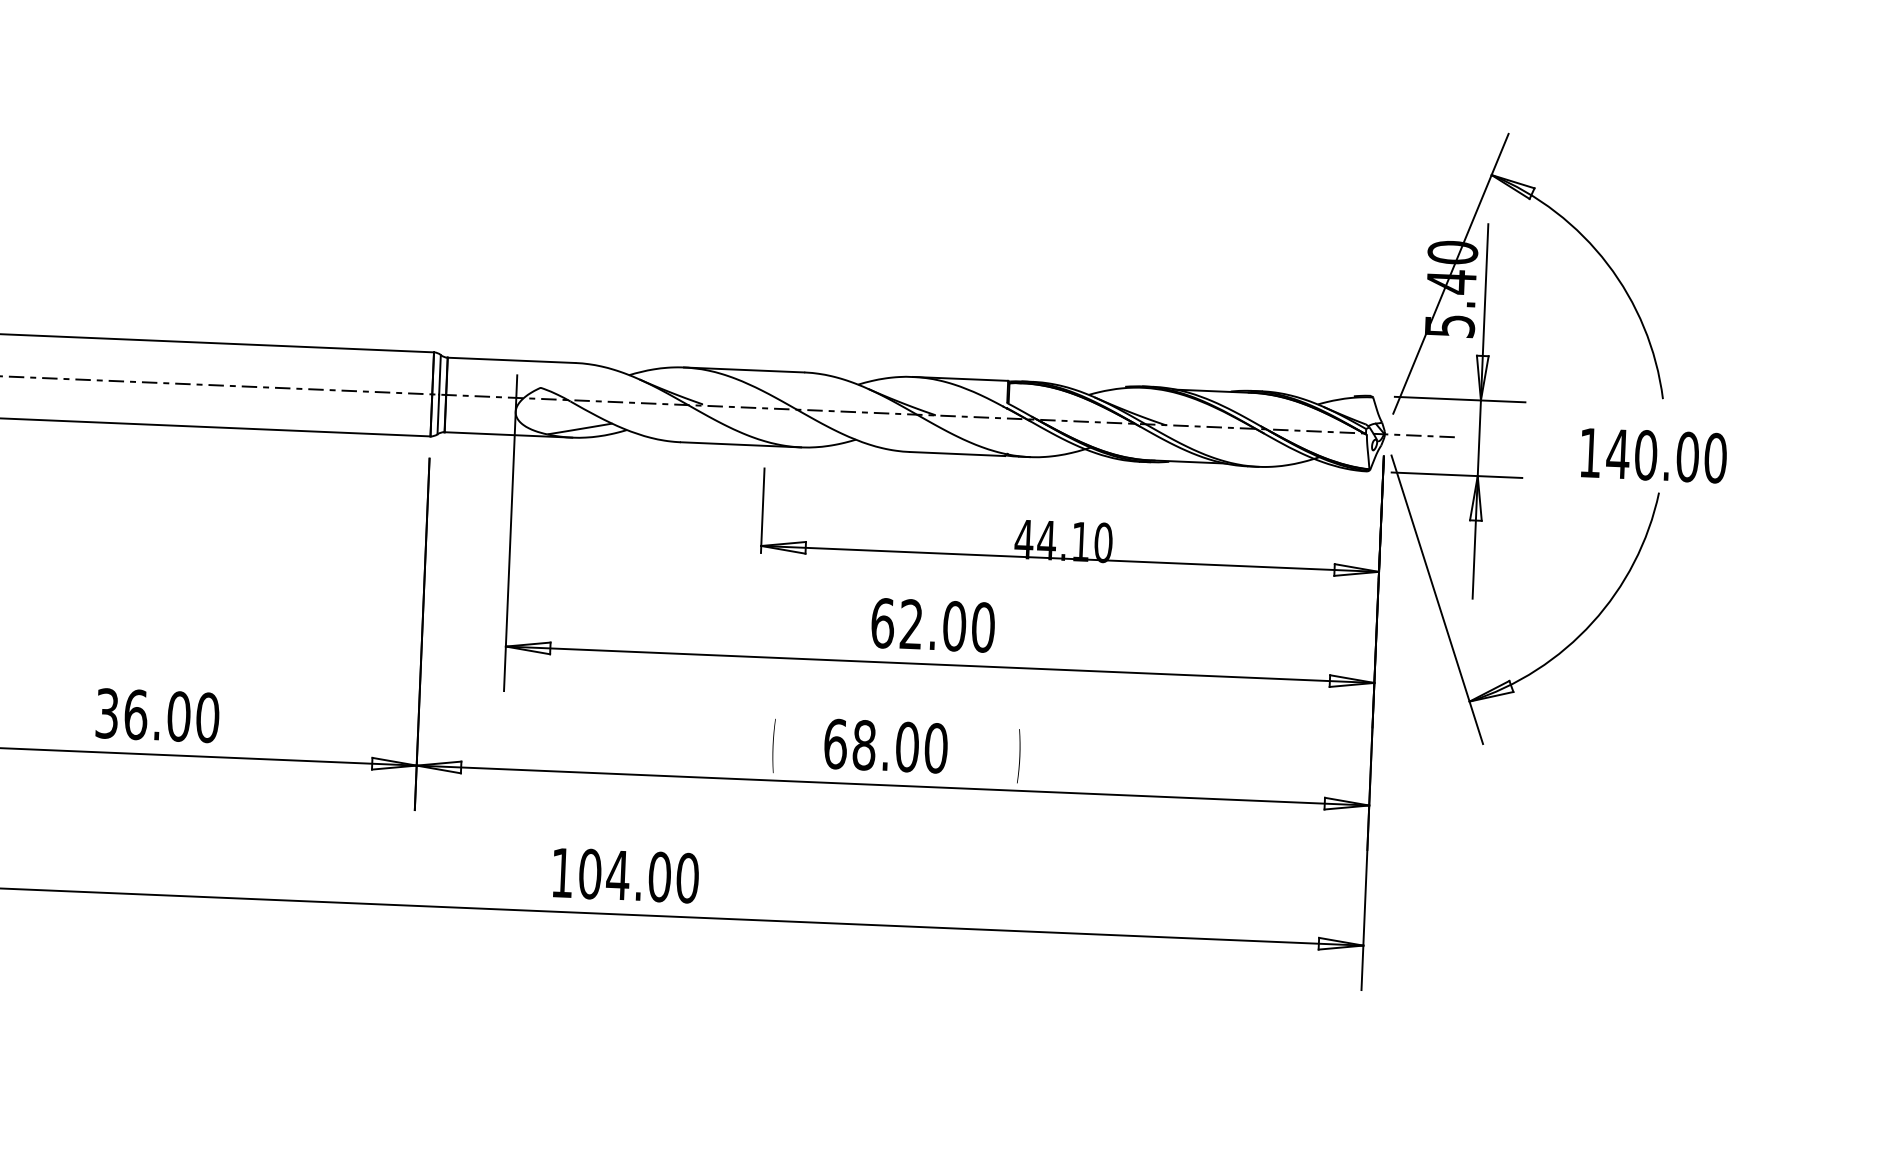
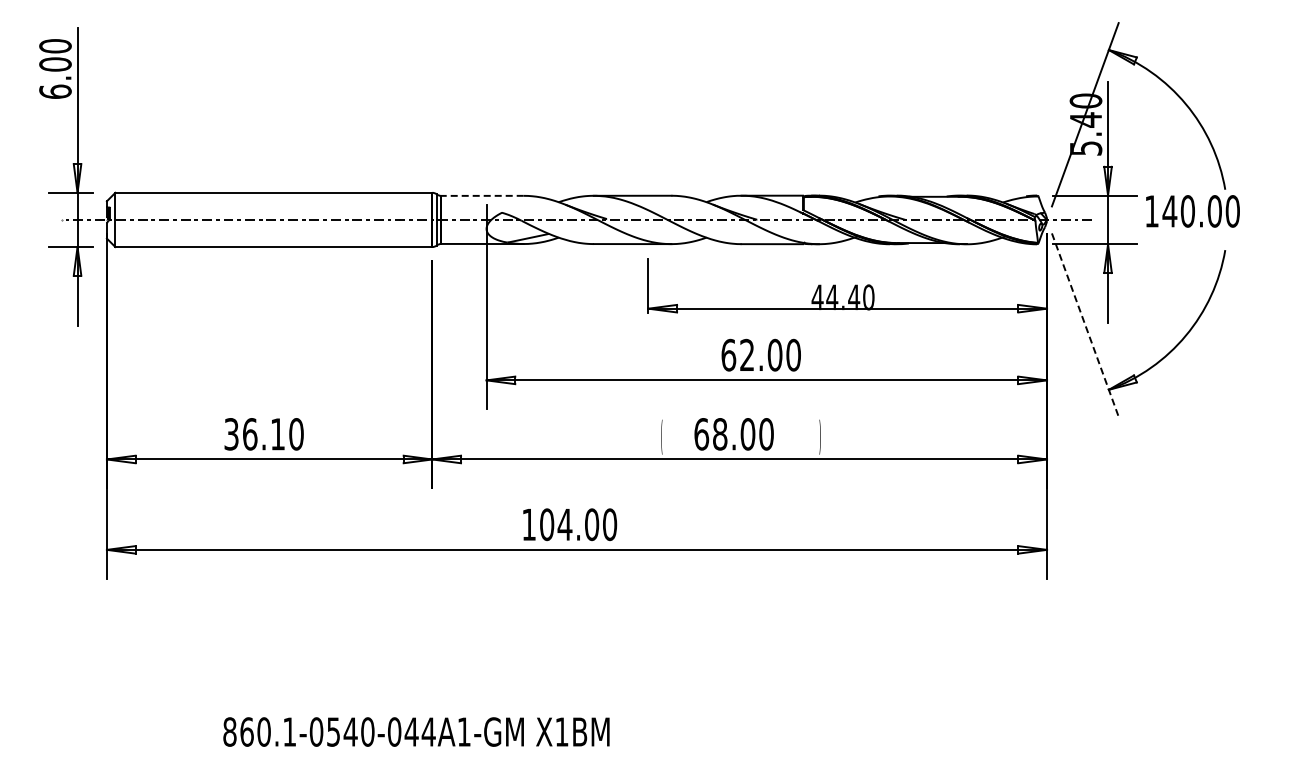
line: (511, 359) -> (482, 195), solid -> dashed
text: (1653, 455) -> (1192, 211), moved
text: (1081, 538) -> (854, 295), 44.10 -> 44.40
line: (1437, 600) -> (1085, 325), solid -> dashed
text: (178, 716) -> (277, 434), 36.00 -> 36.10

